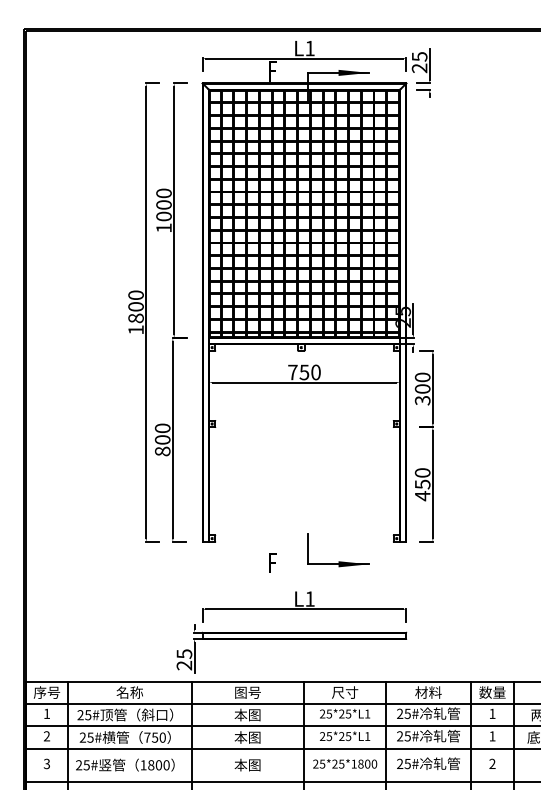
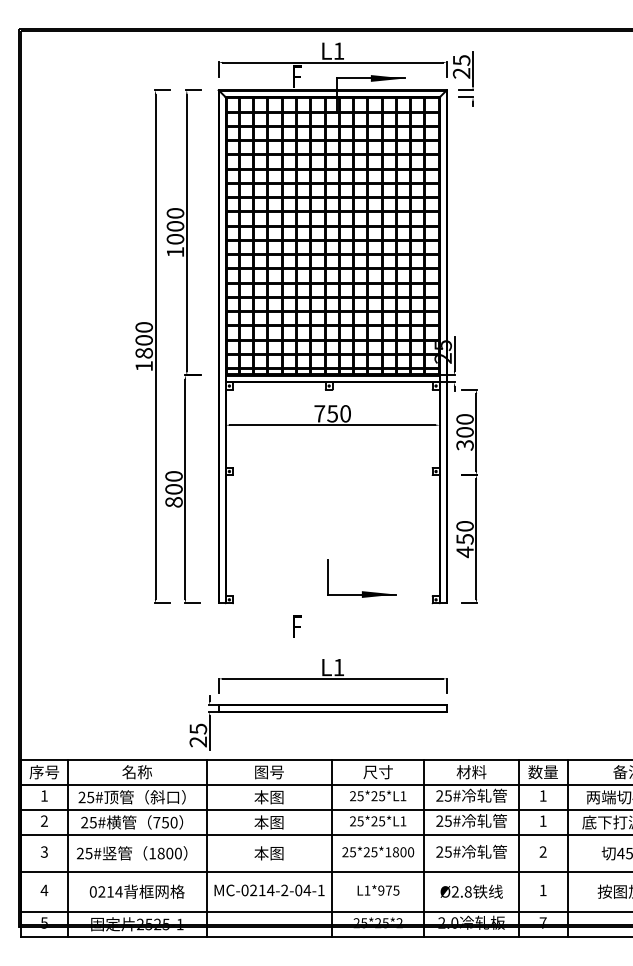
part: (339, 561) -> (362, 591), moved

